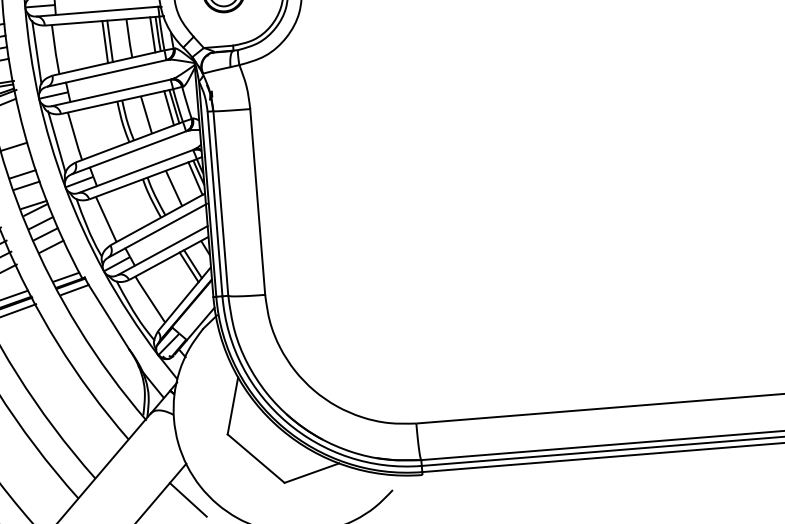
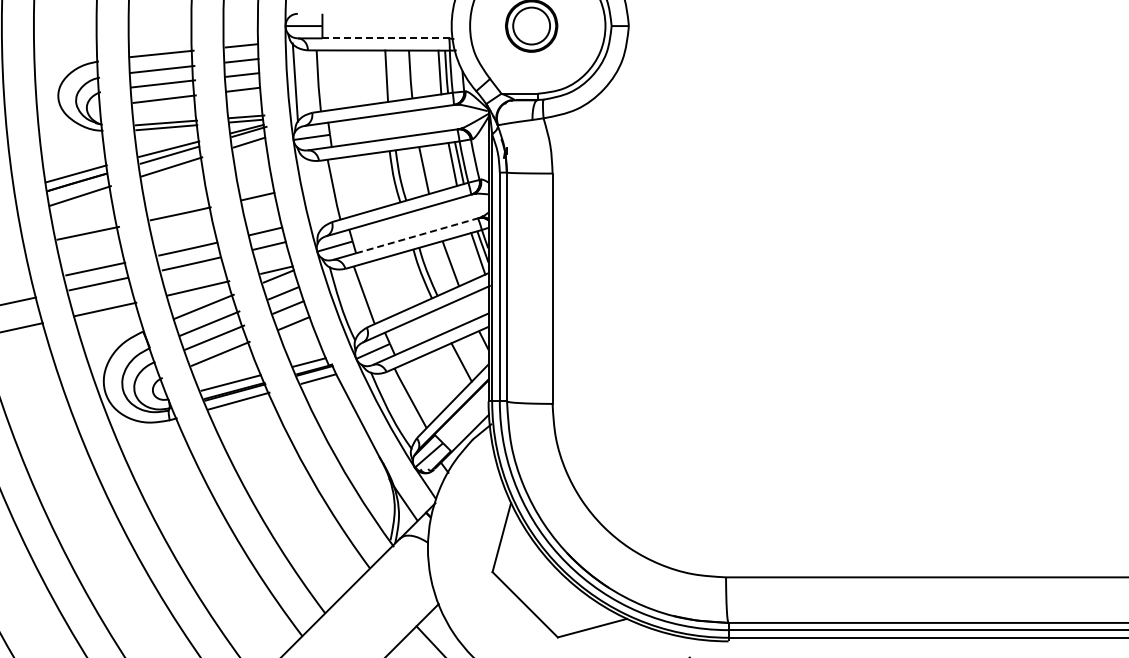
line: (108, 10) -> (387, 38), solid -> dashed
line: (105, 41) -> (380, 76), removed
line: (56, 141) -> (310, 194), removed
line: (146, 167) -> (418, 235), solid -> dashed
line: (192, 263) -> (466, 358), removed

